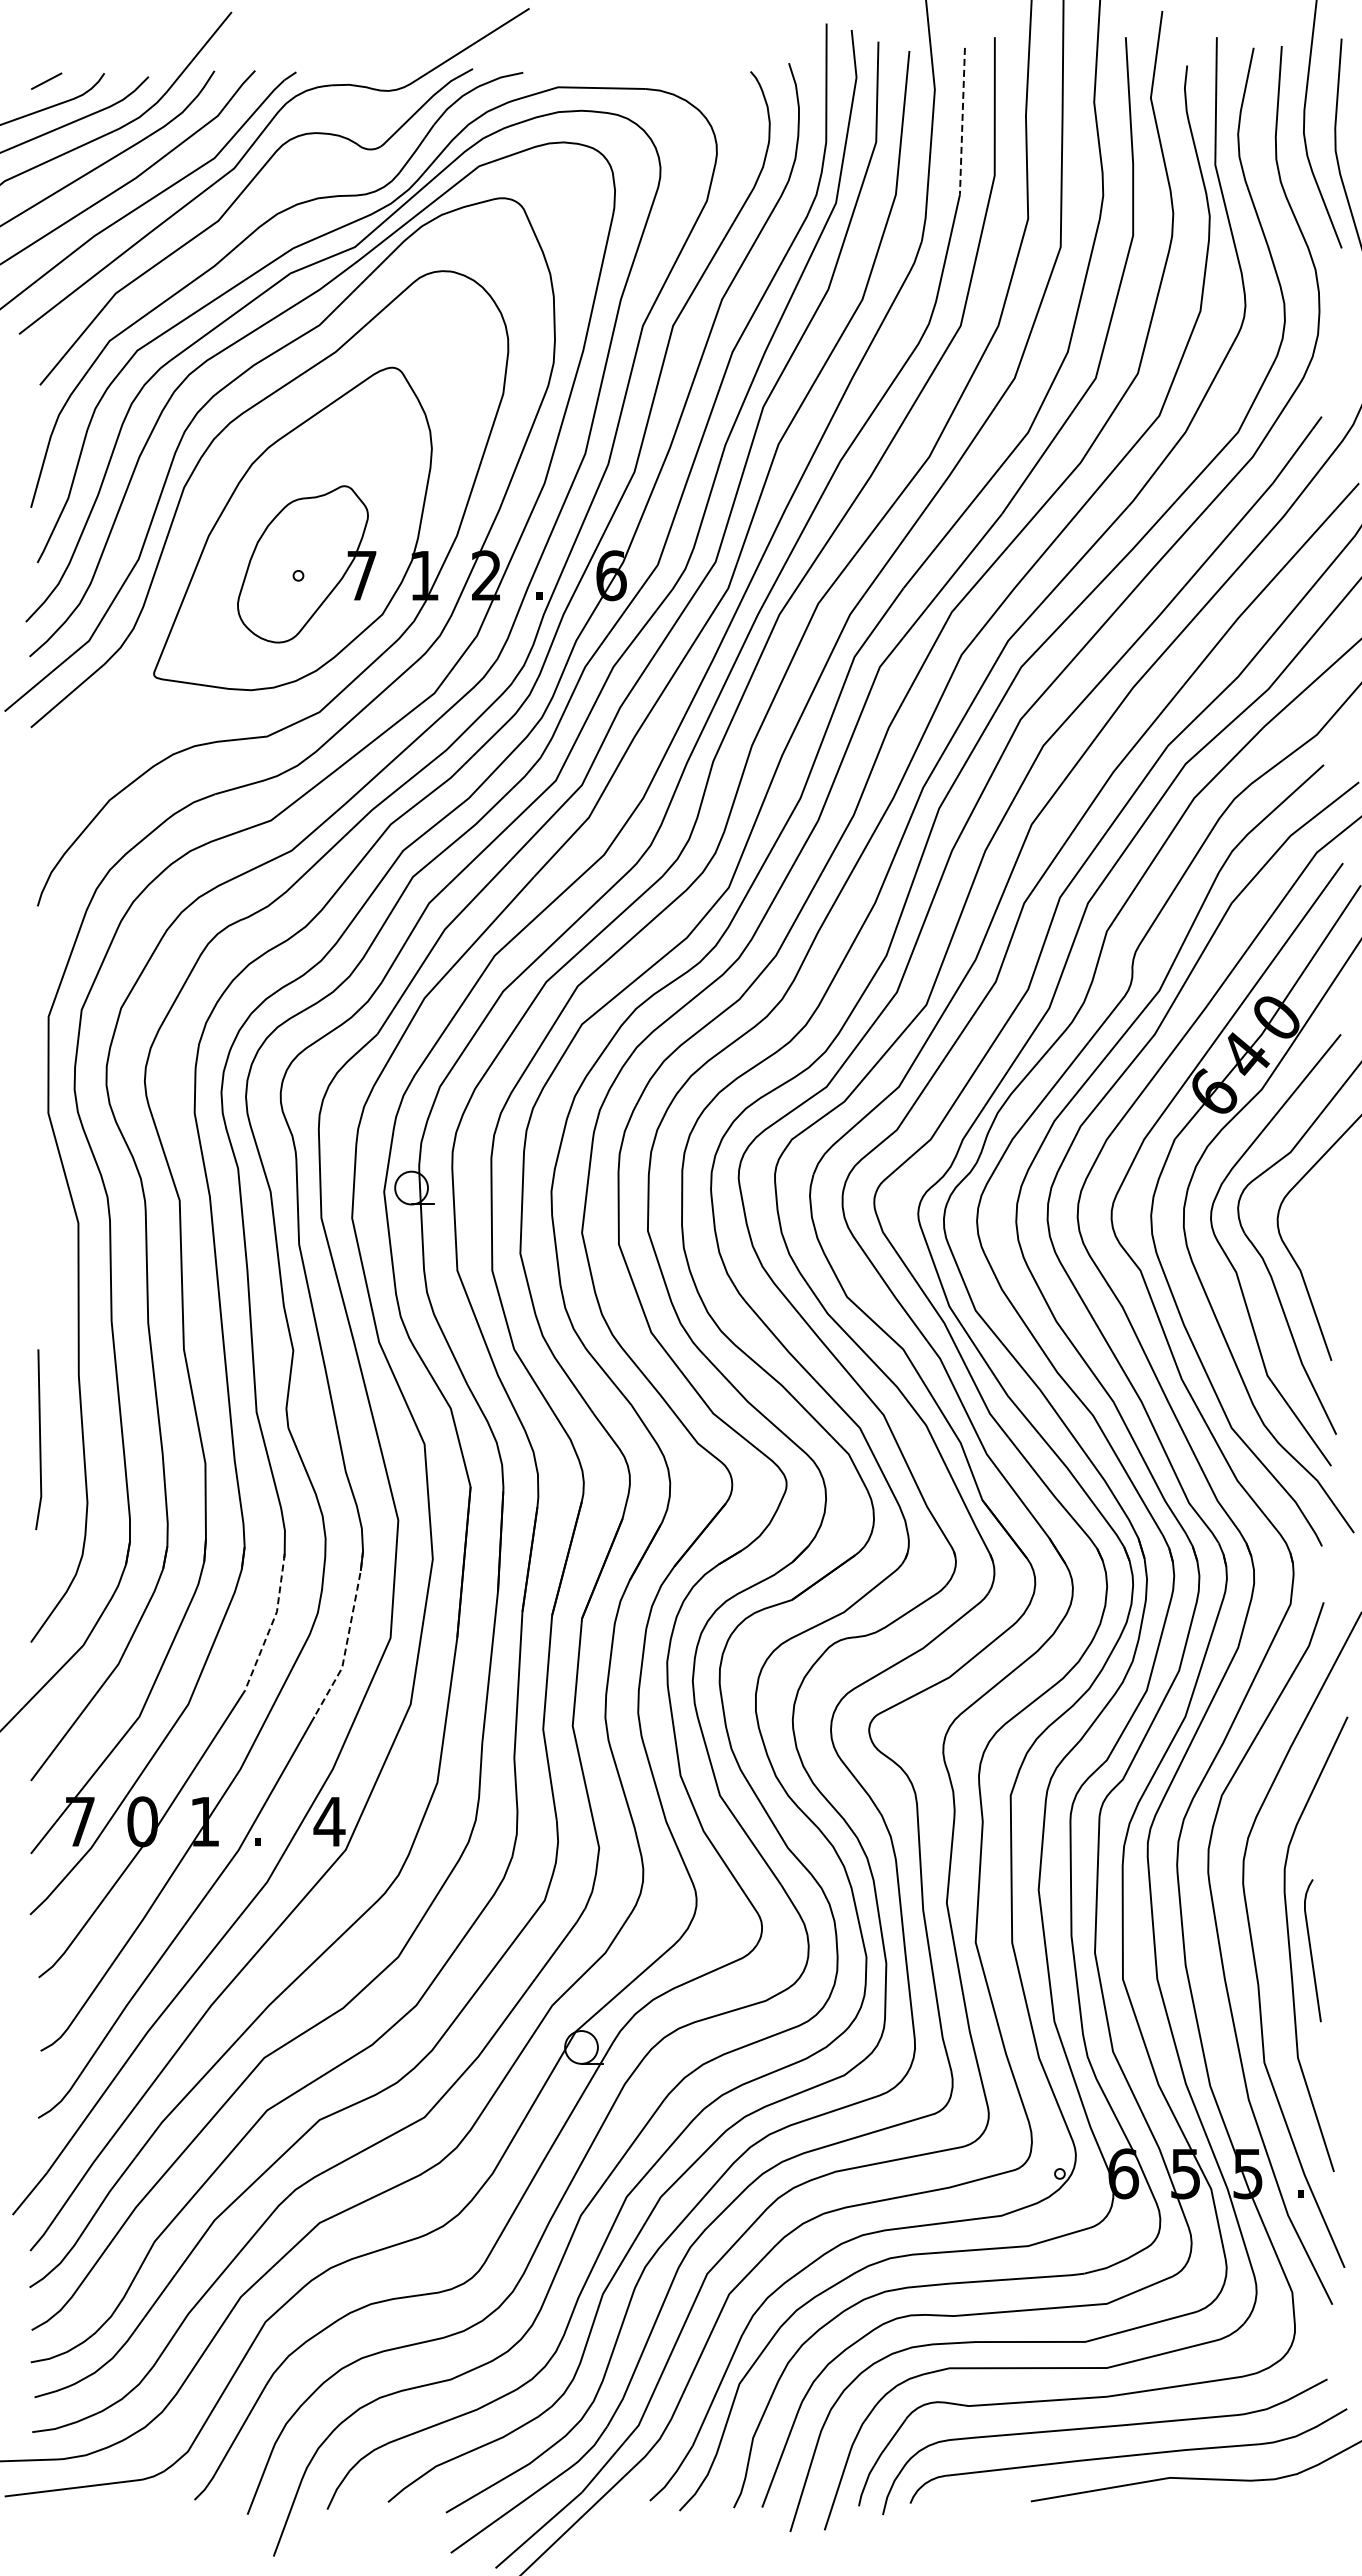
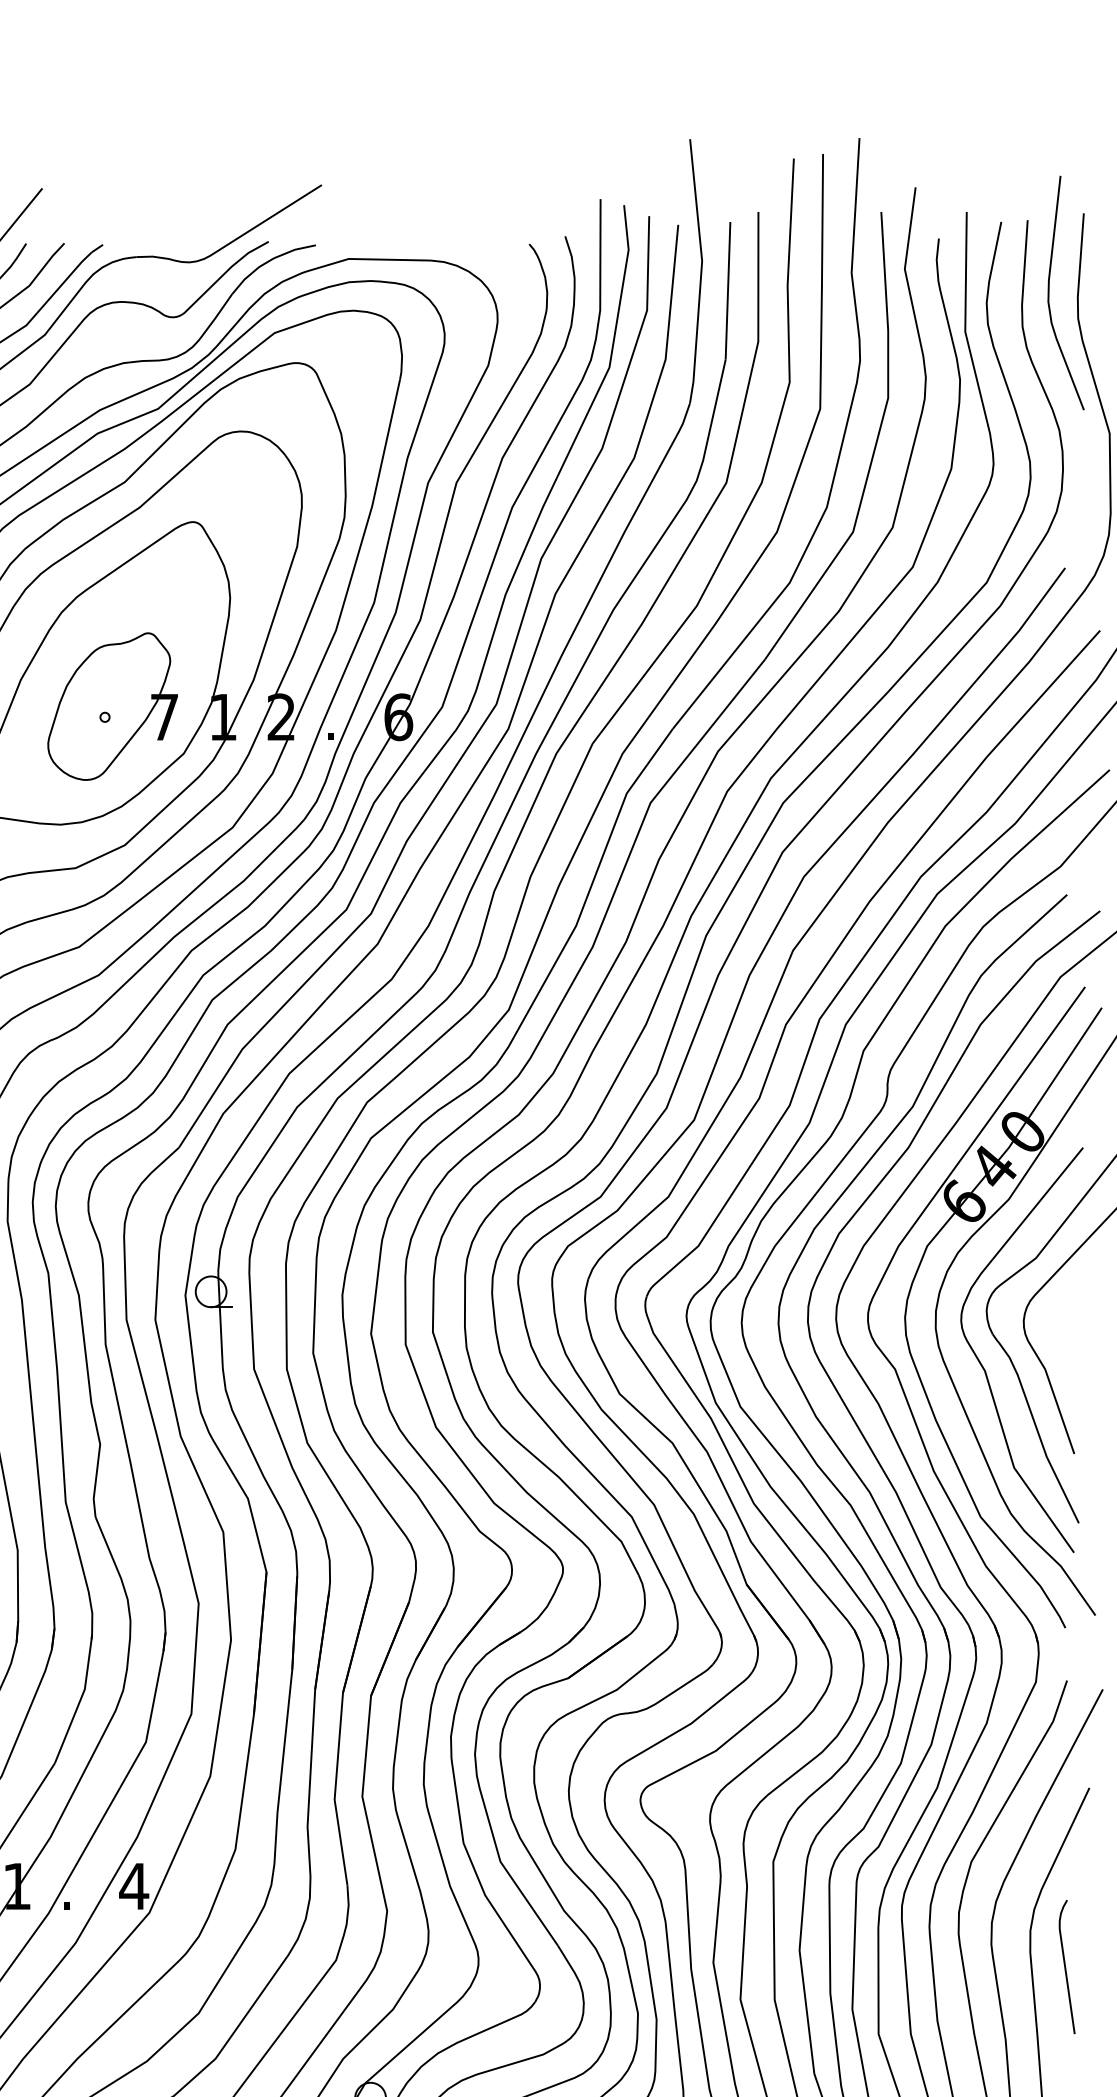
line: (962, 121) -> (728, 291), dashed -> solid
line: (272, 1622) -> (80, 1699), dashed -> solid
line: (348, 1637) -> (151, 1713), dashed -> solid
curve: (1311, 1950) -> (1065, 1966), moved

